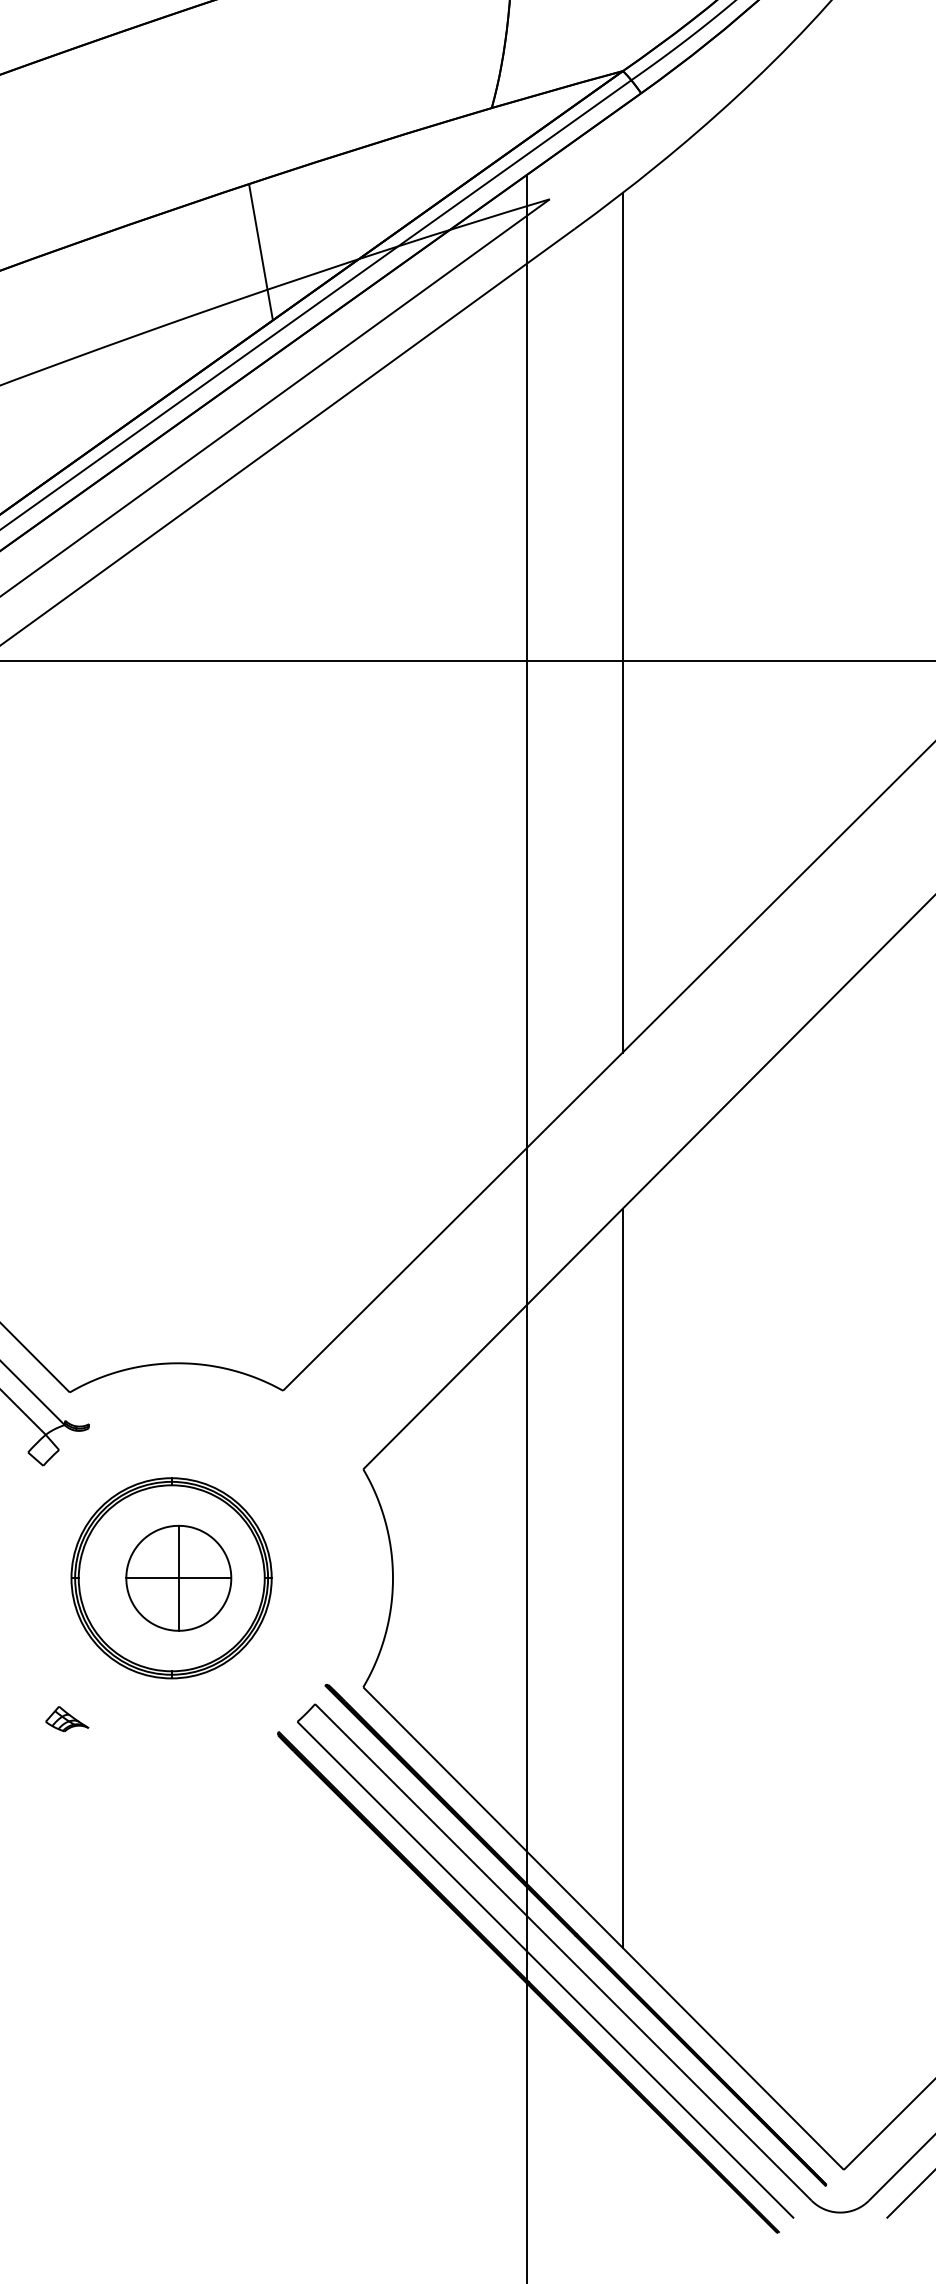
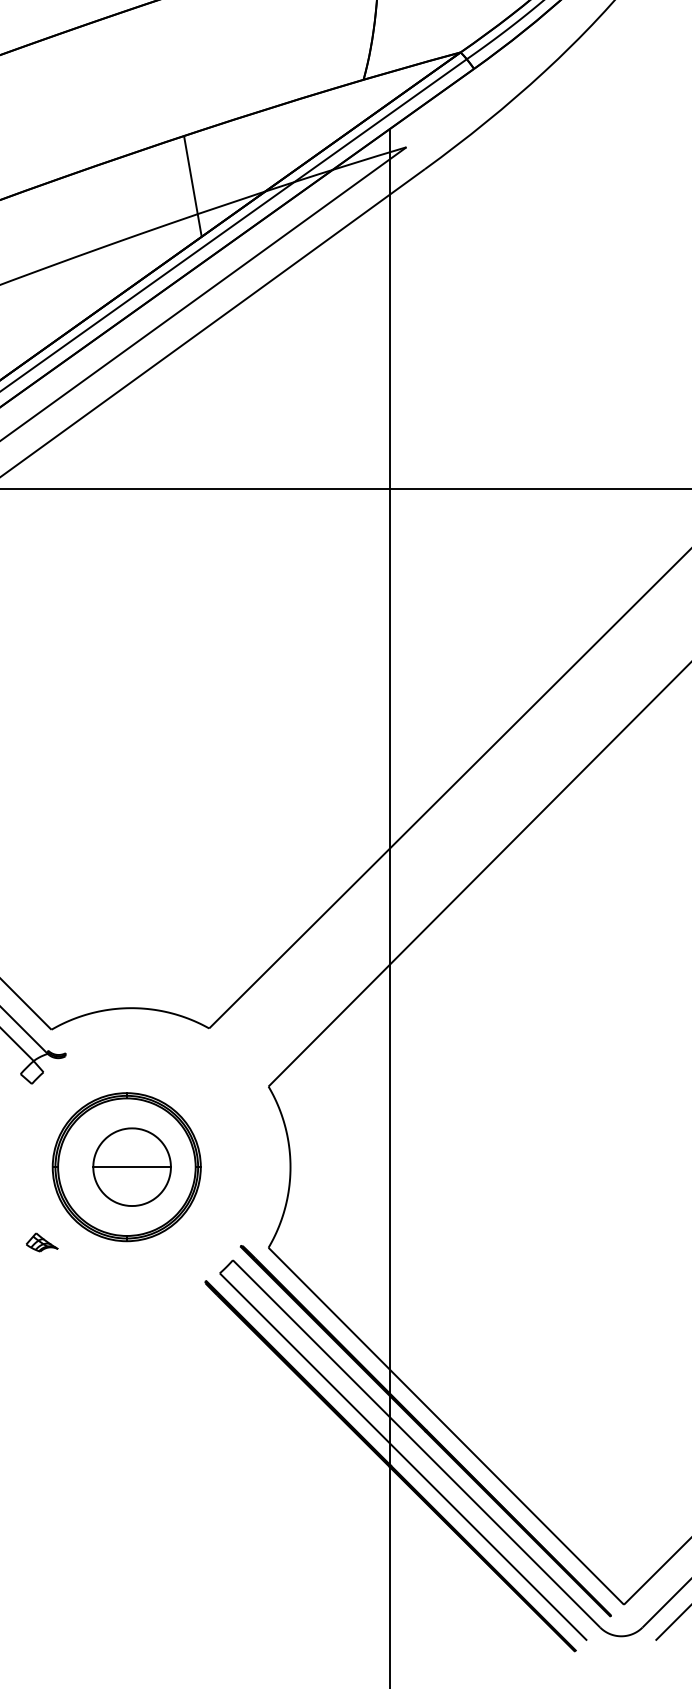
line: (622, 622) -> (460, 460), removed
line: (178, 1577) -> (131, 1166), removed
line: (622, 1577) -> (460, 1166), removed
part: (67, 1719) -> (42, 1242), moved

